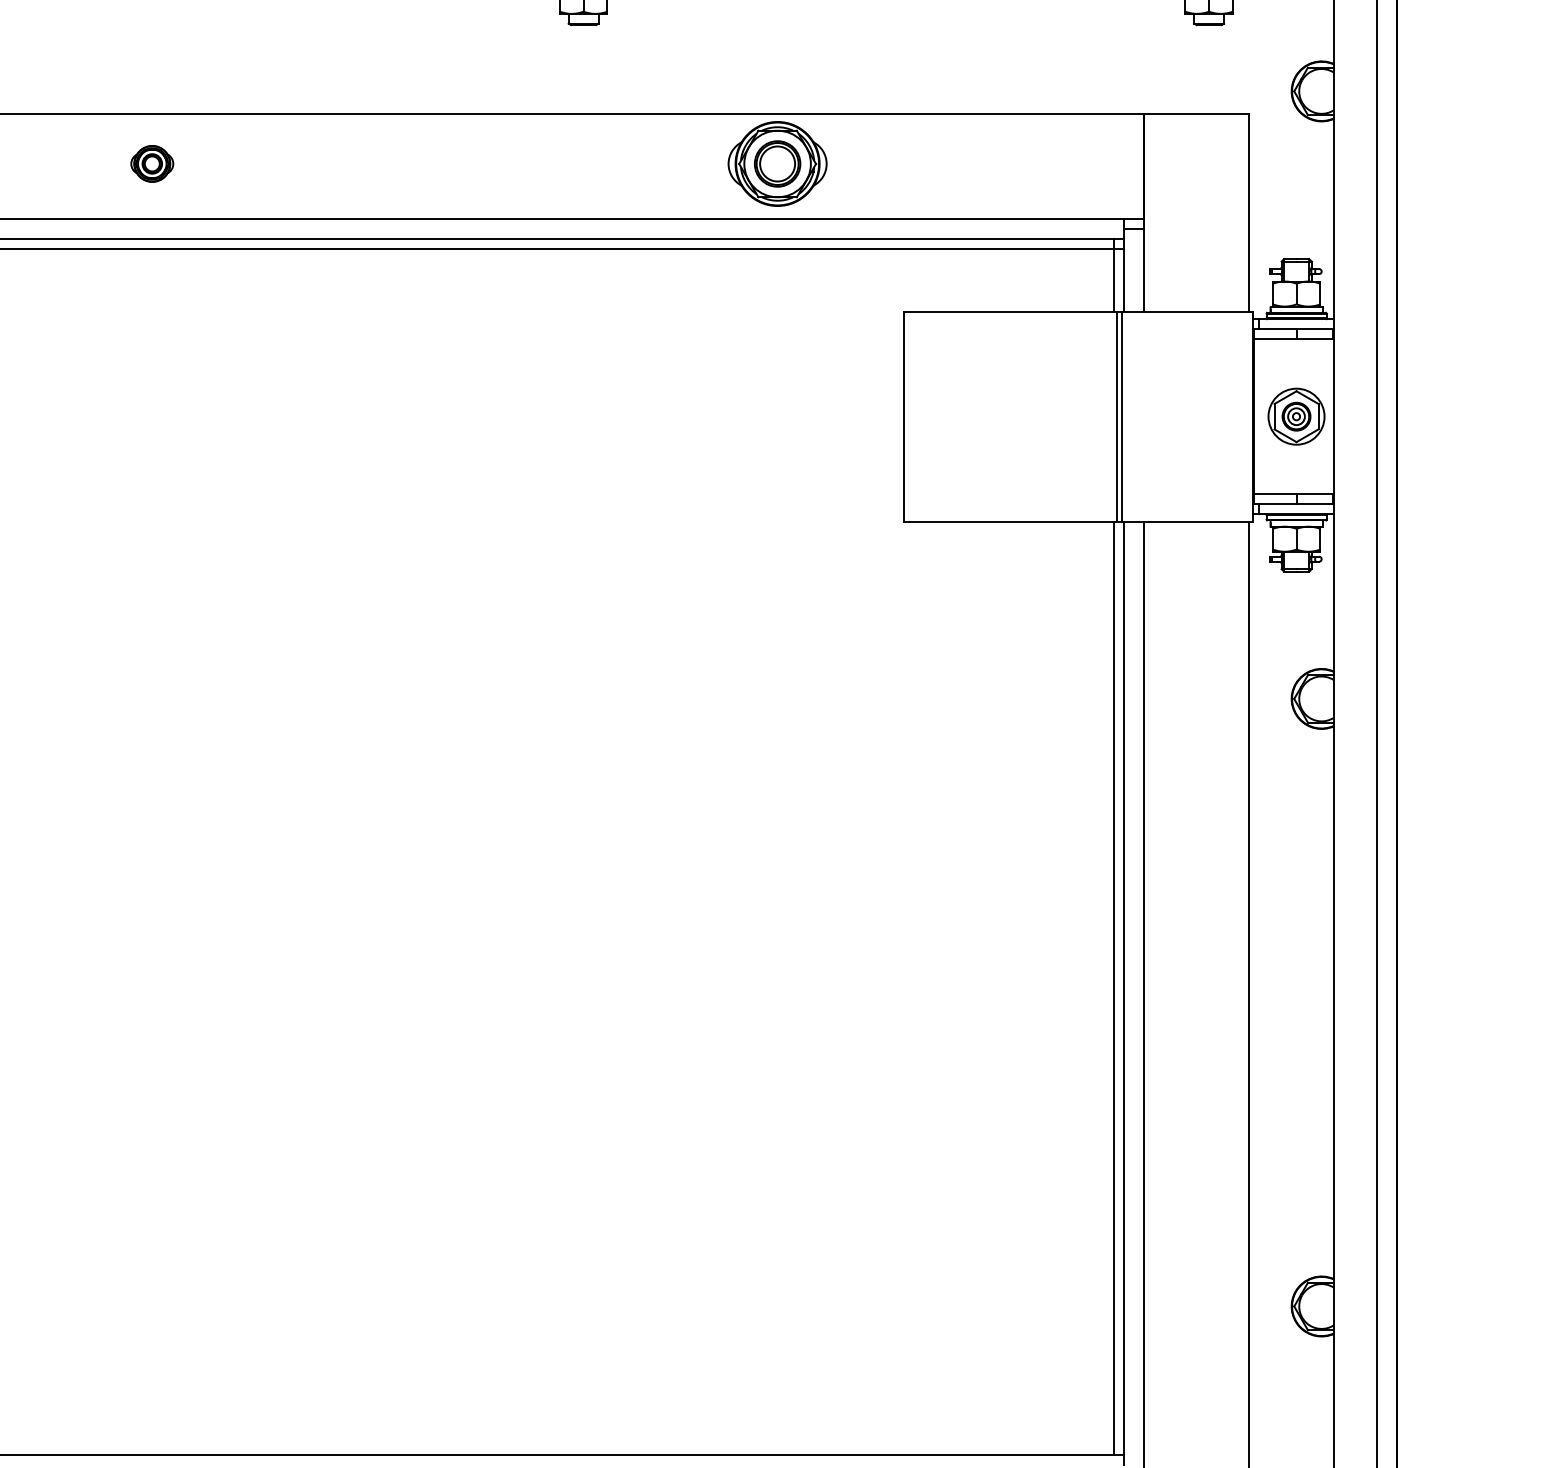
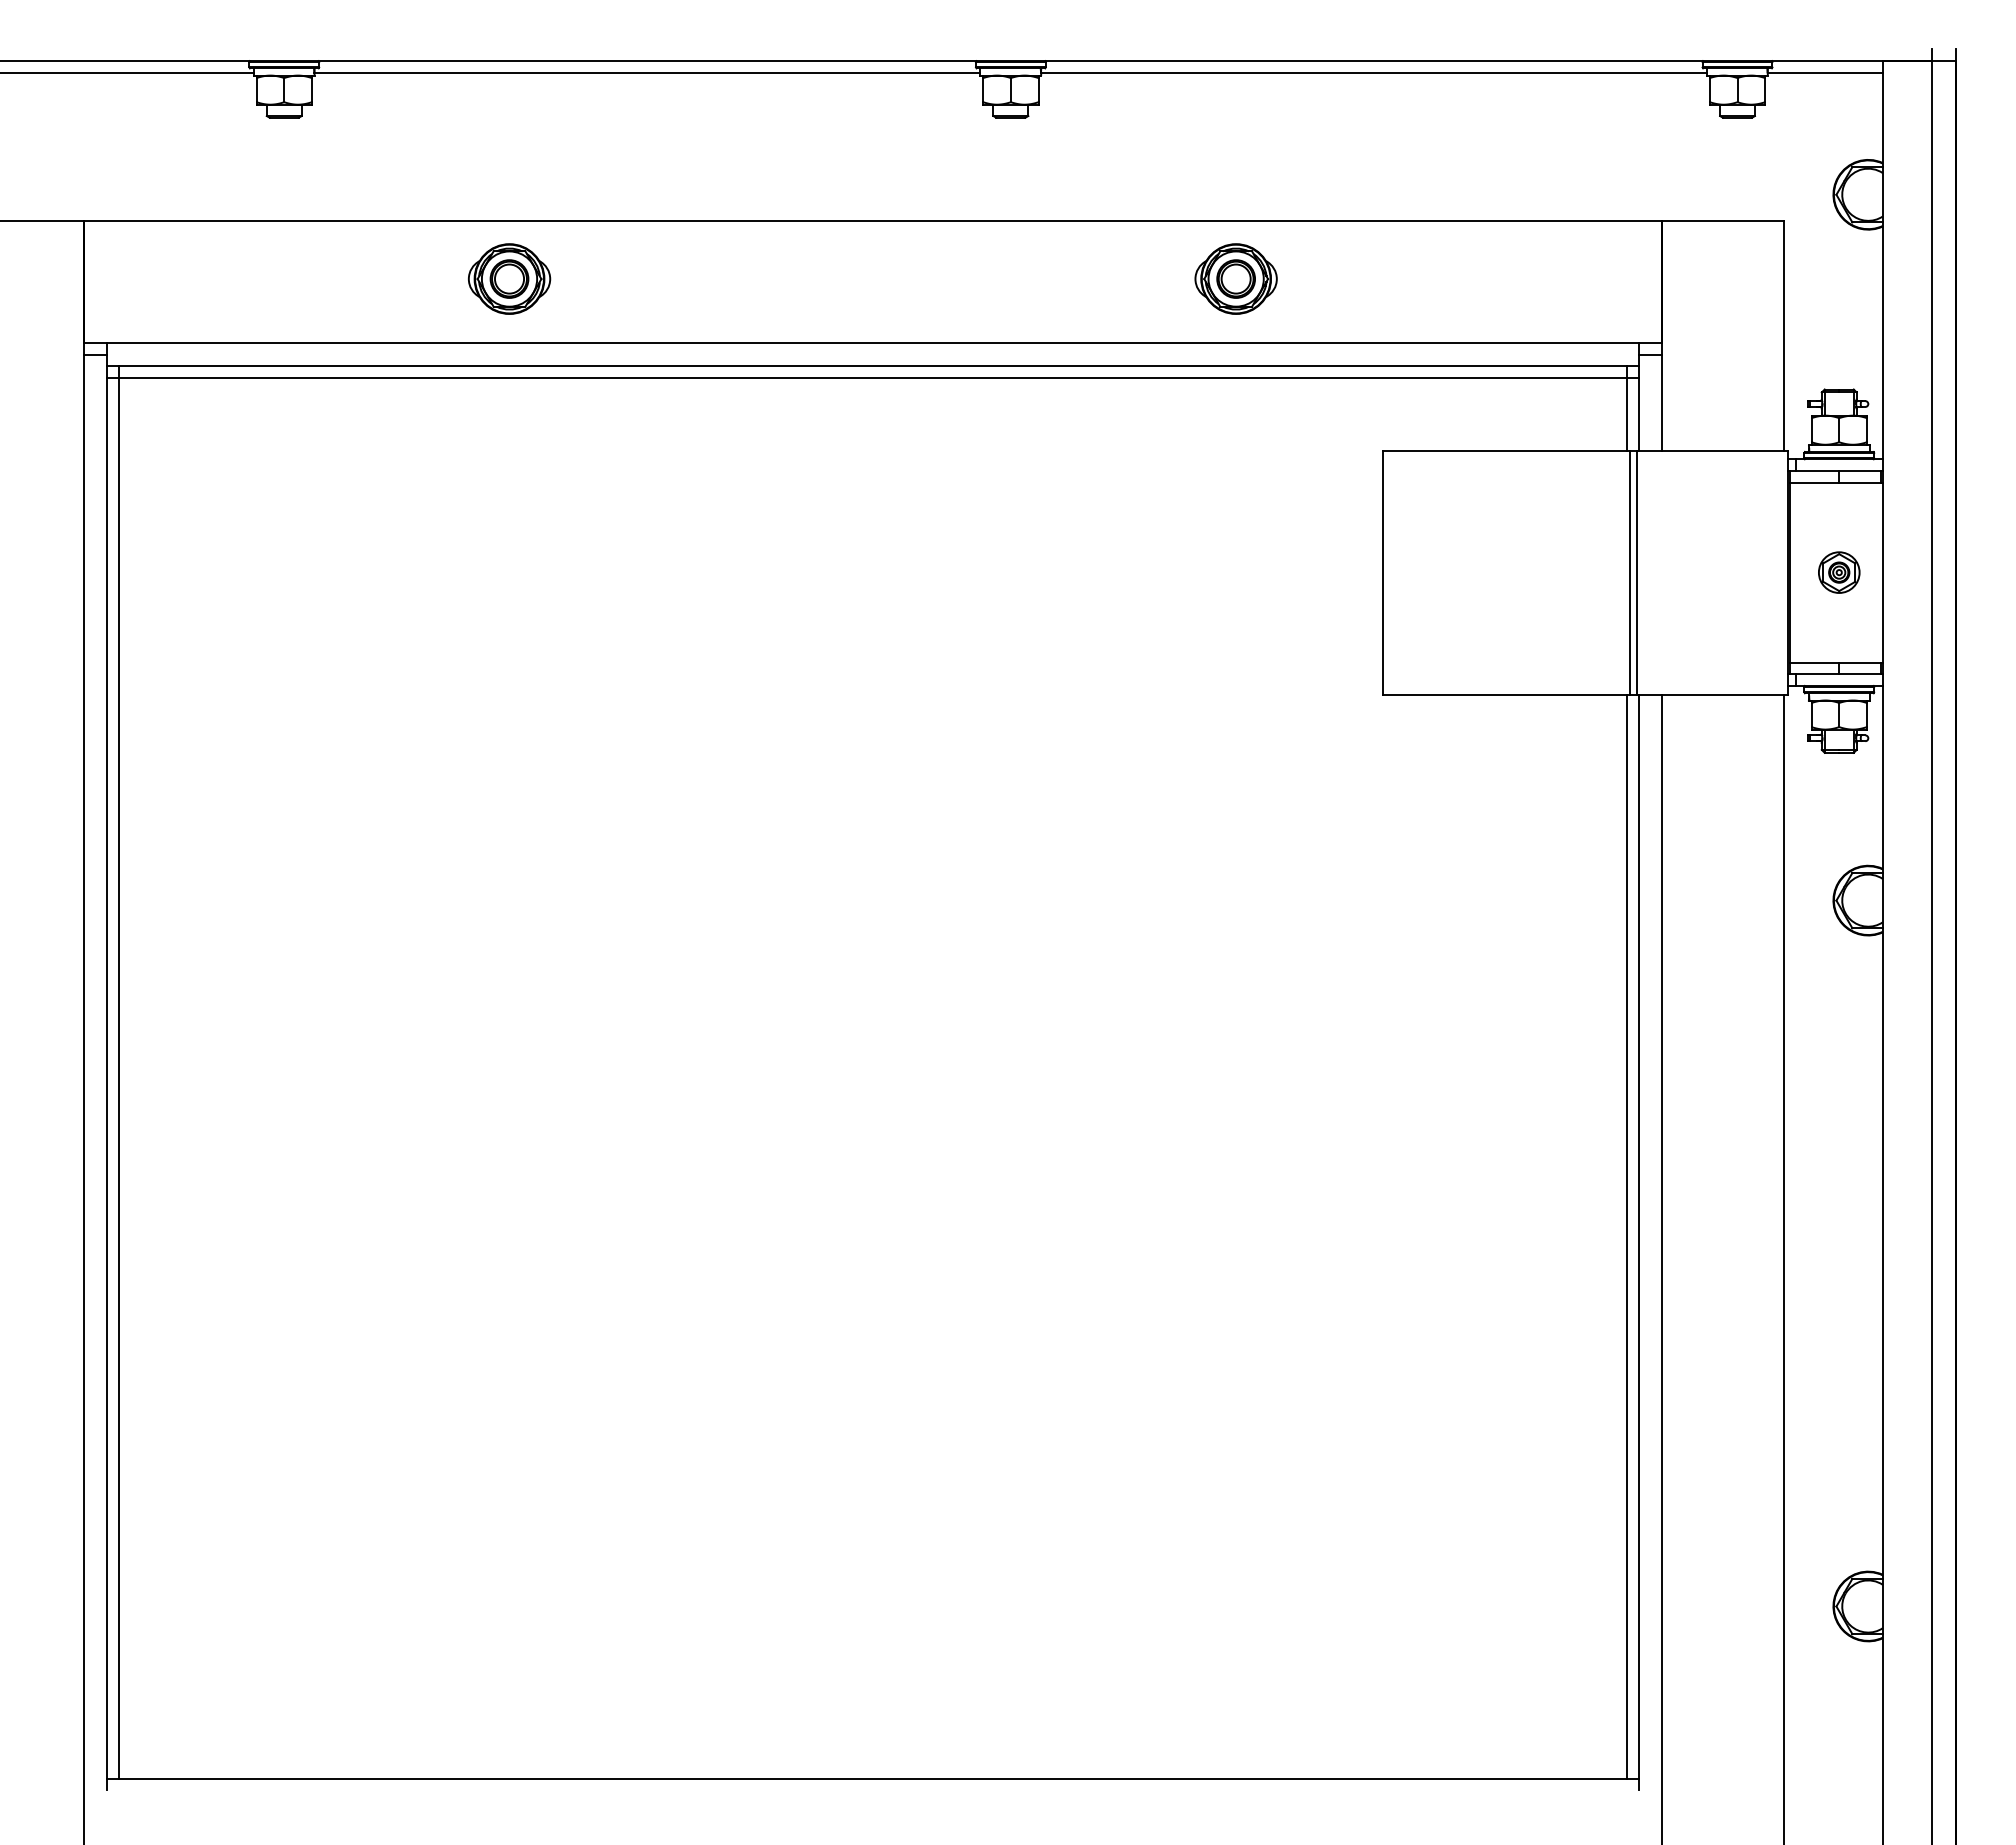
part: (152, 163) -> (509, 278), size x1.67
part: (777, 163) -> (1235, 278), size x0.71
part: (1296, 416) -> (1839, 572), size x0.62

